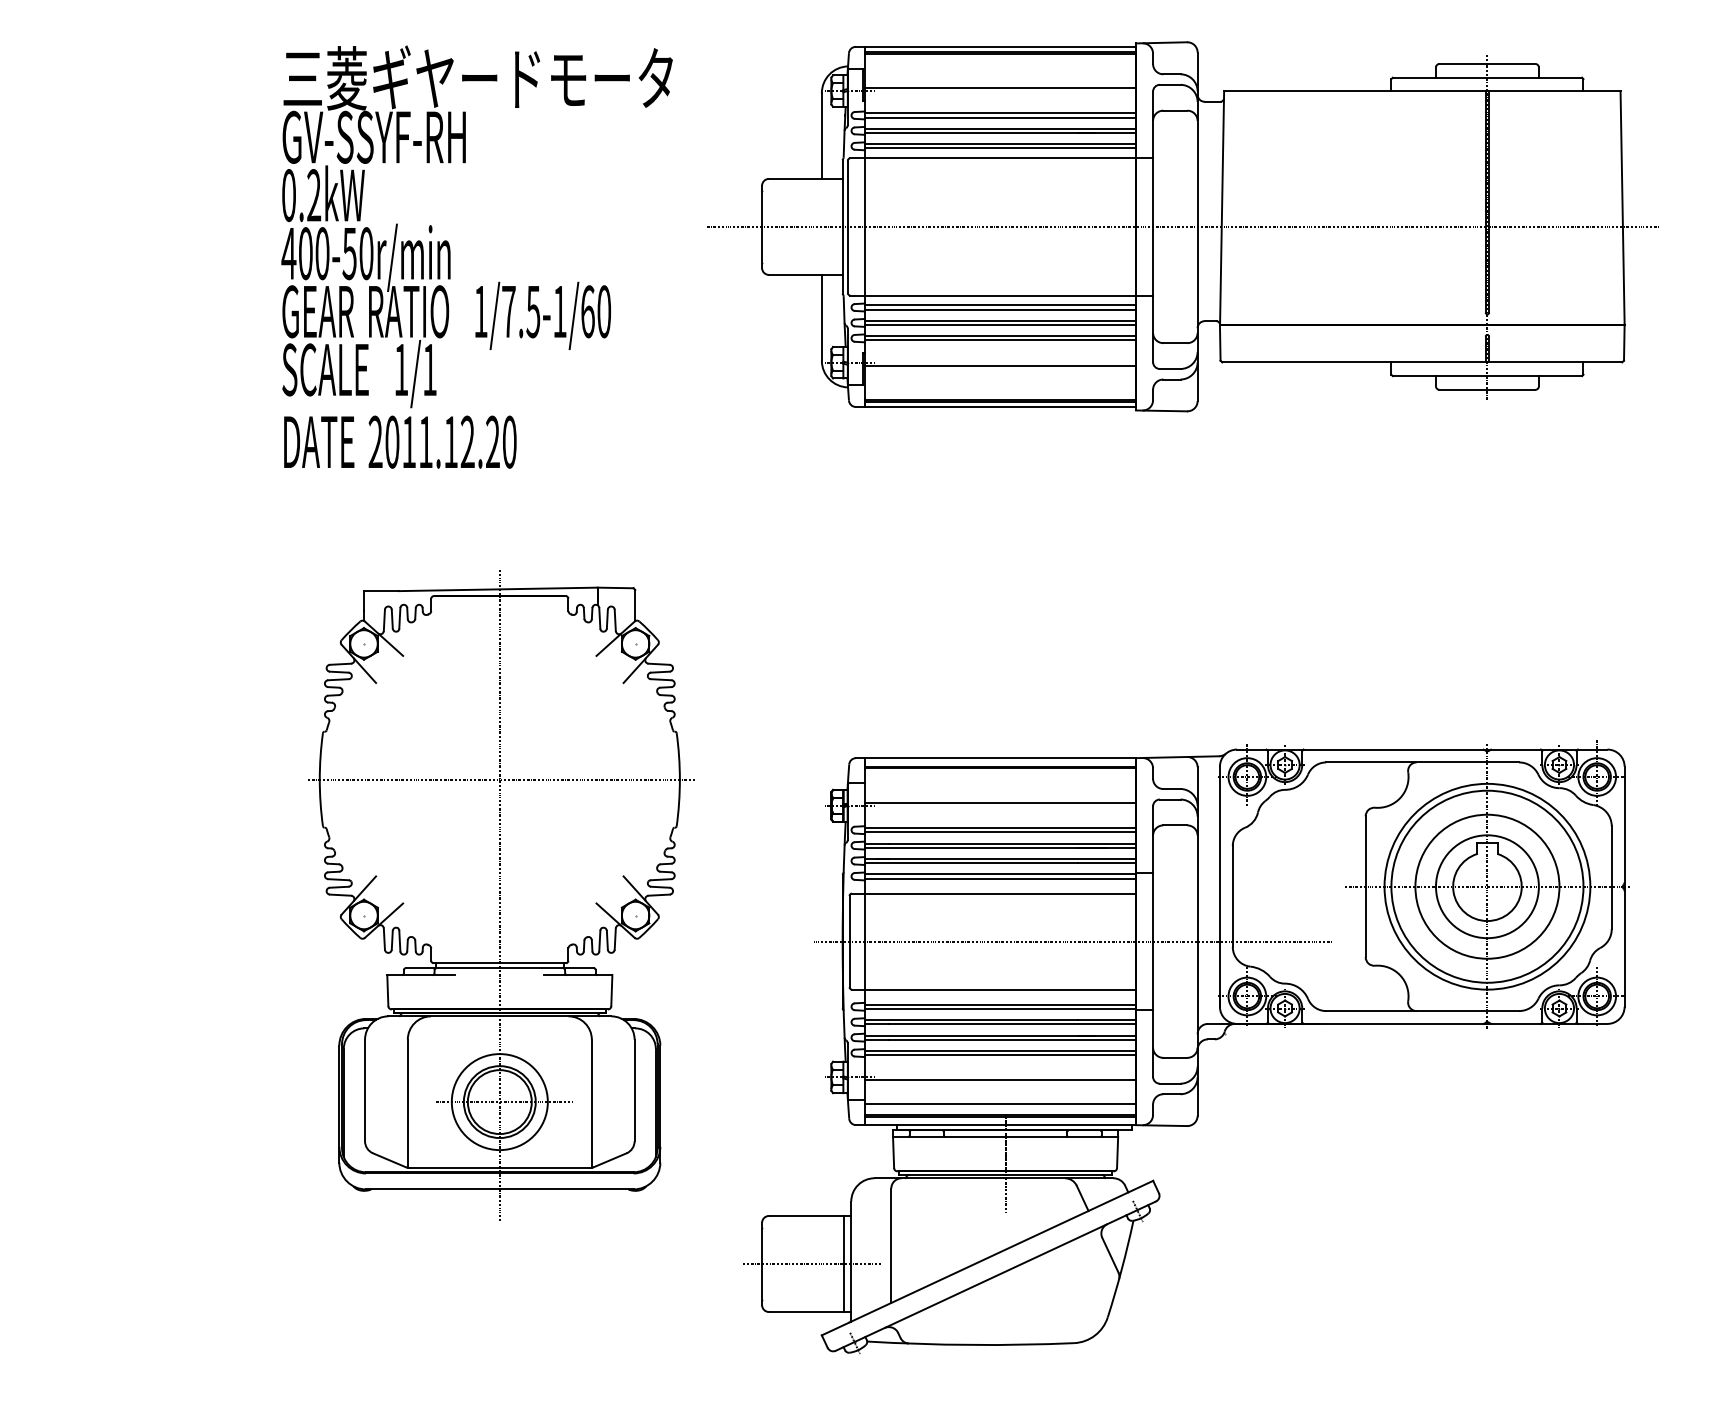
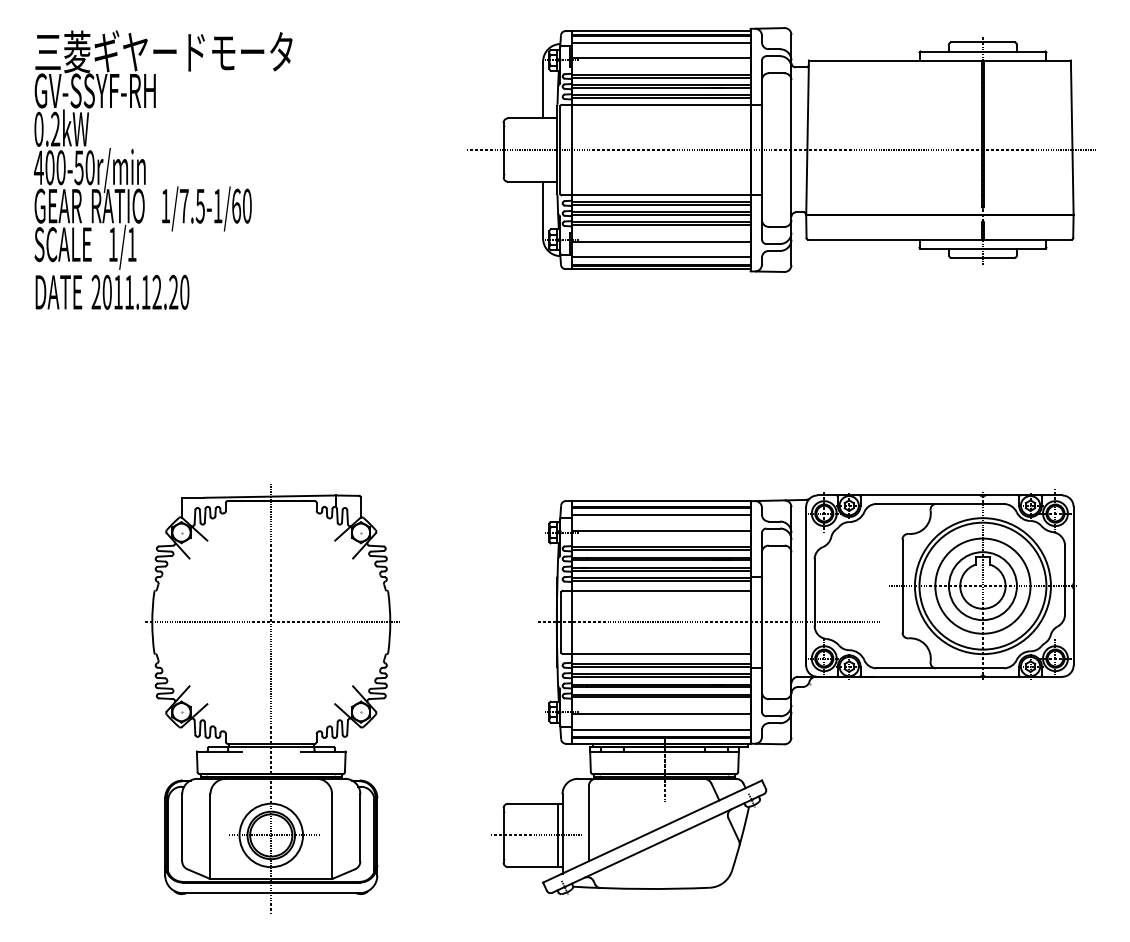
line: (999, 64) -> (660, 42), added
text: (477, 256) -> (163, 169), moved
line: (999, 389) -> (660, 257), added
line: (999, 779) -> (660, 515), added
part: (501, 894) -> (272, 698), moved

